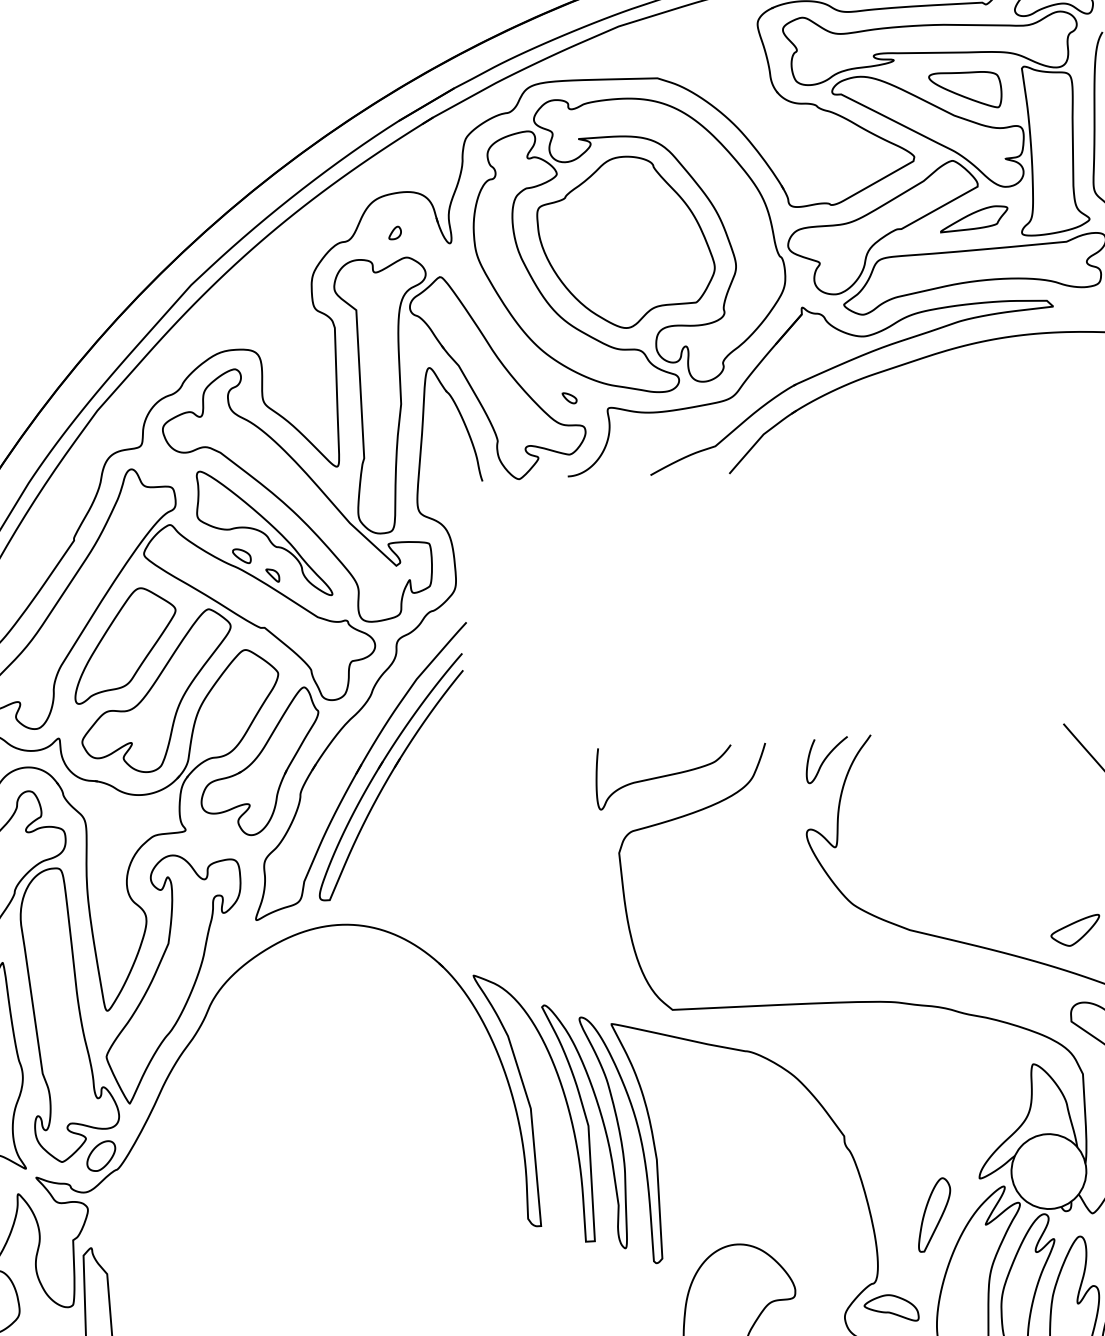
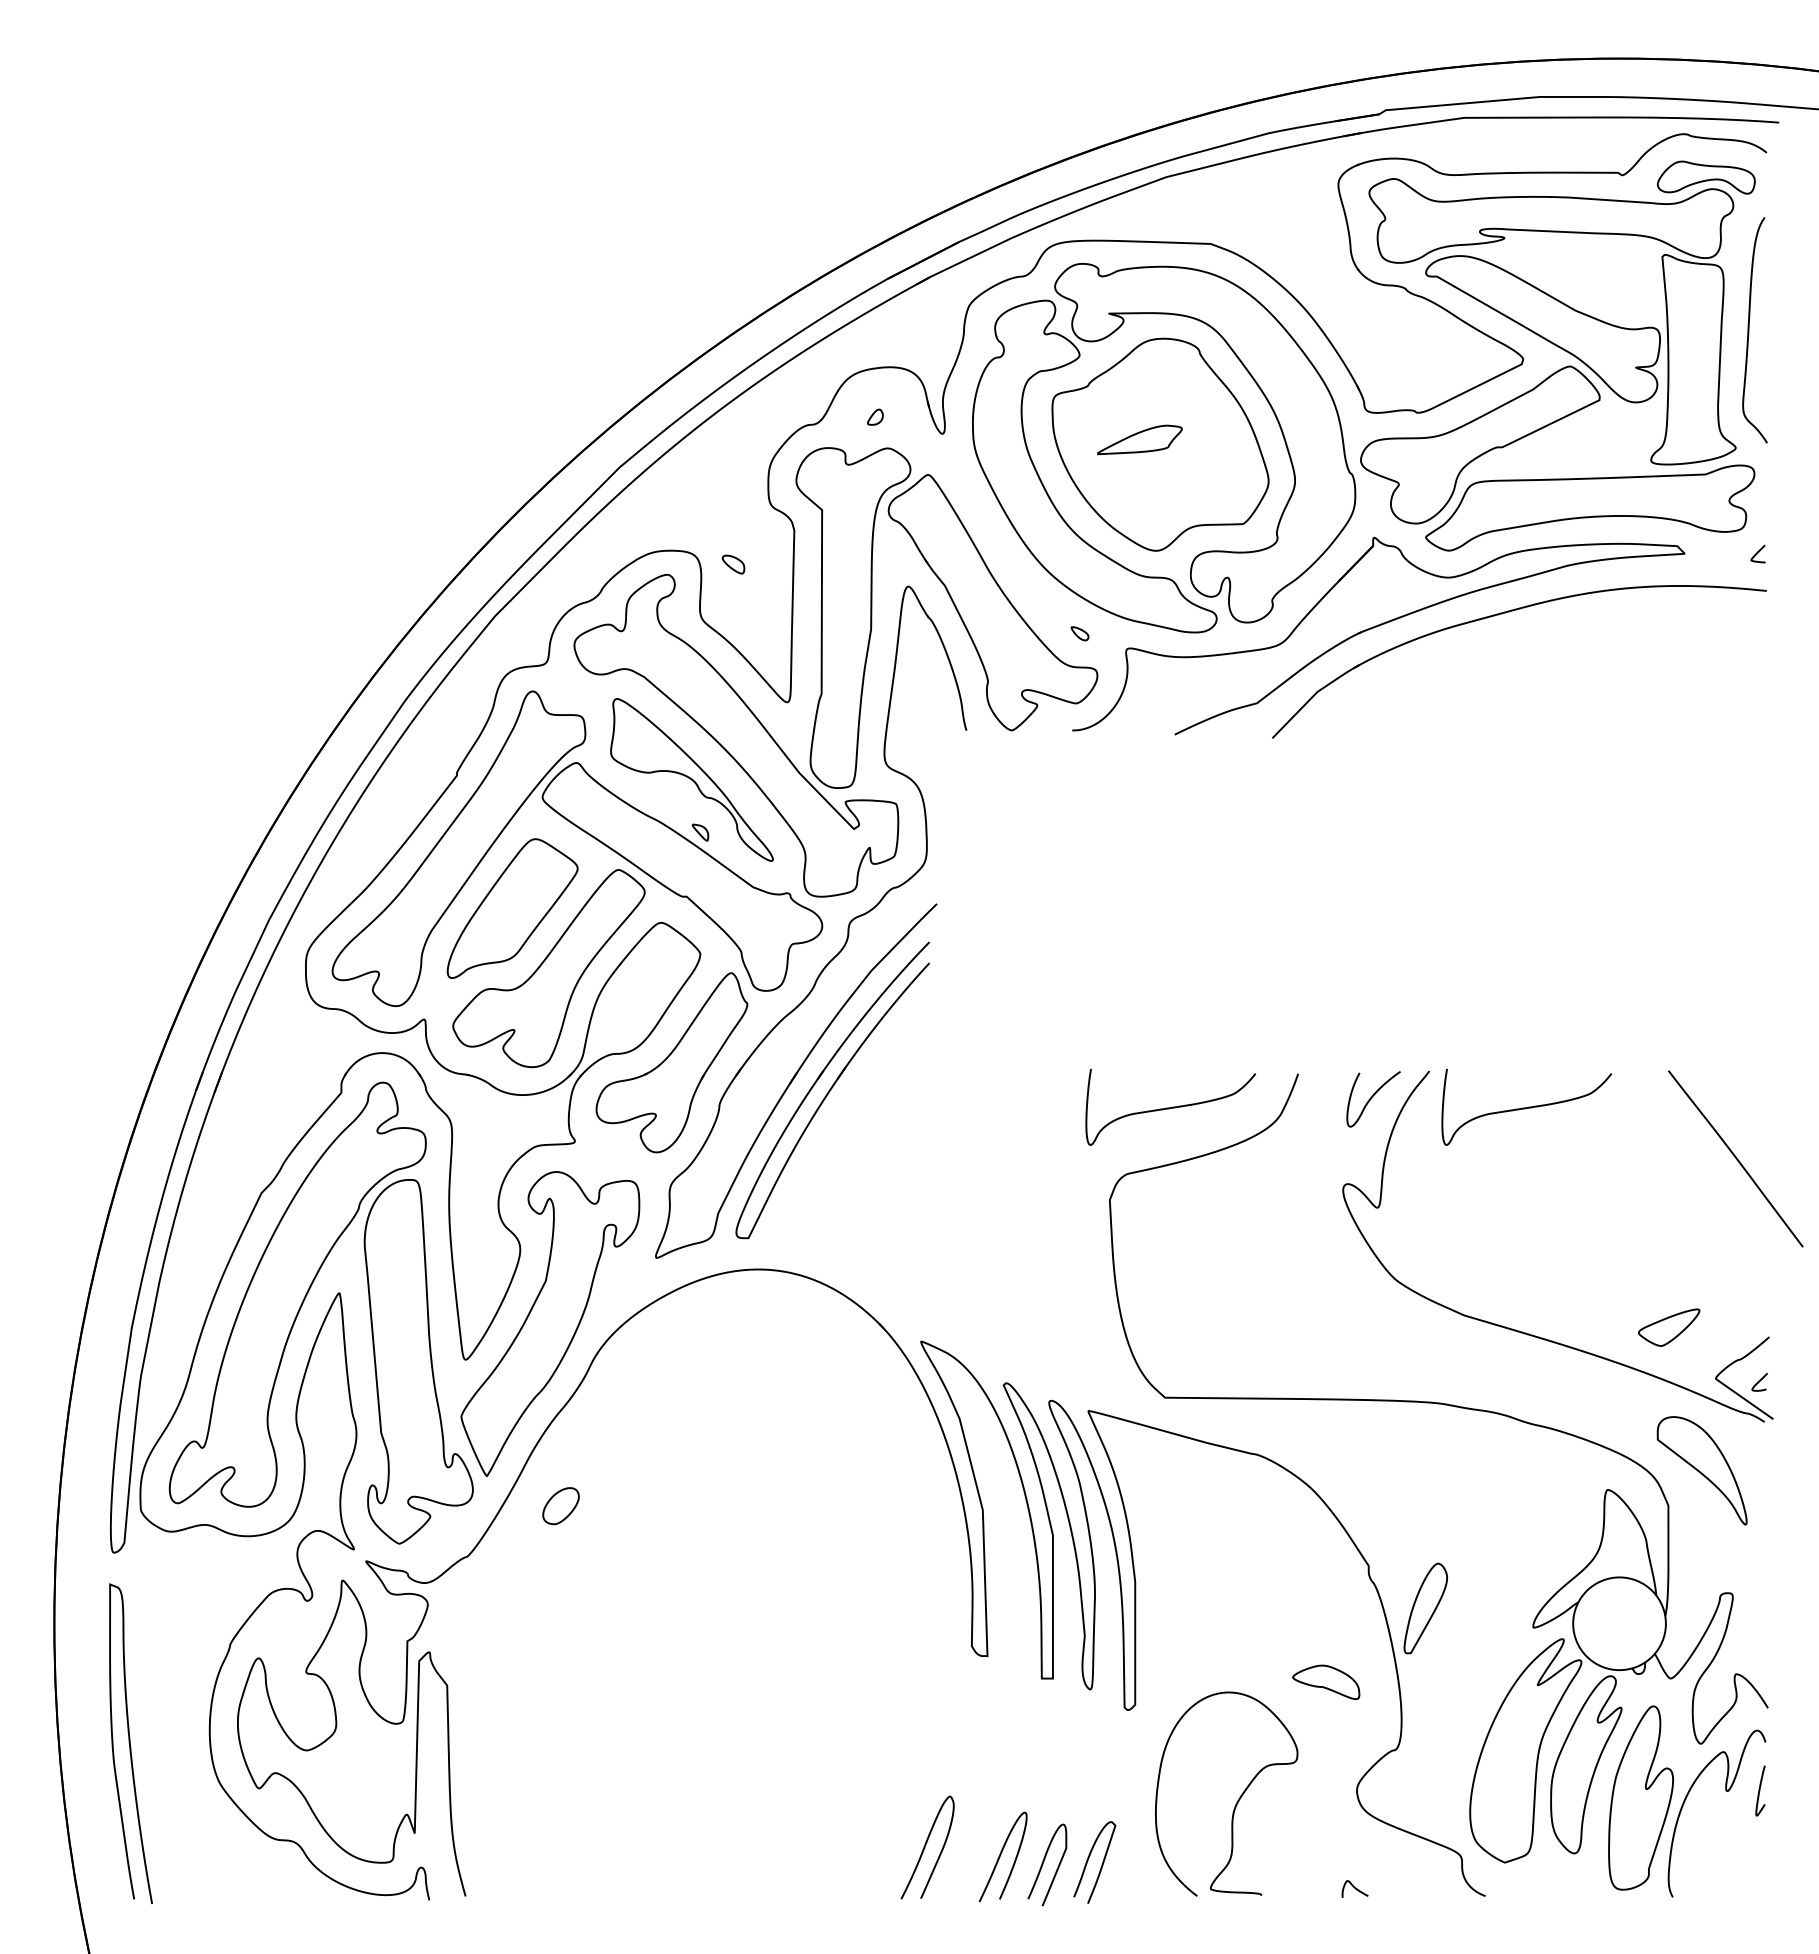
part: (965, 90) -> (1591, 280), removed
part: (973, 218) -> (1139, 439), moved
part: (241, 556) -> (733, 564), moved
curve: (950, 759) -> (1526, 1107), added
part: (100, 1156) -> (560, 1506), moved
part: (934, 1214) -> (1425, 1608), moved
part: (891, 1307) -> (1326, 1681), moved

